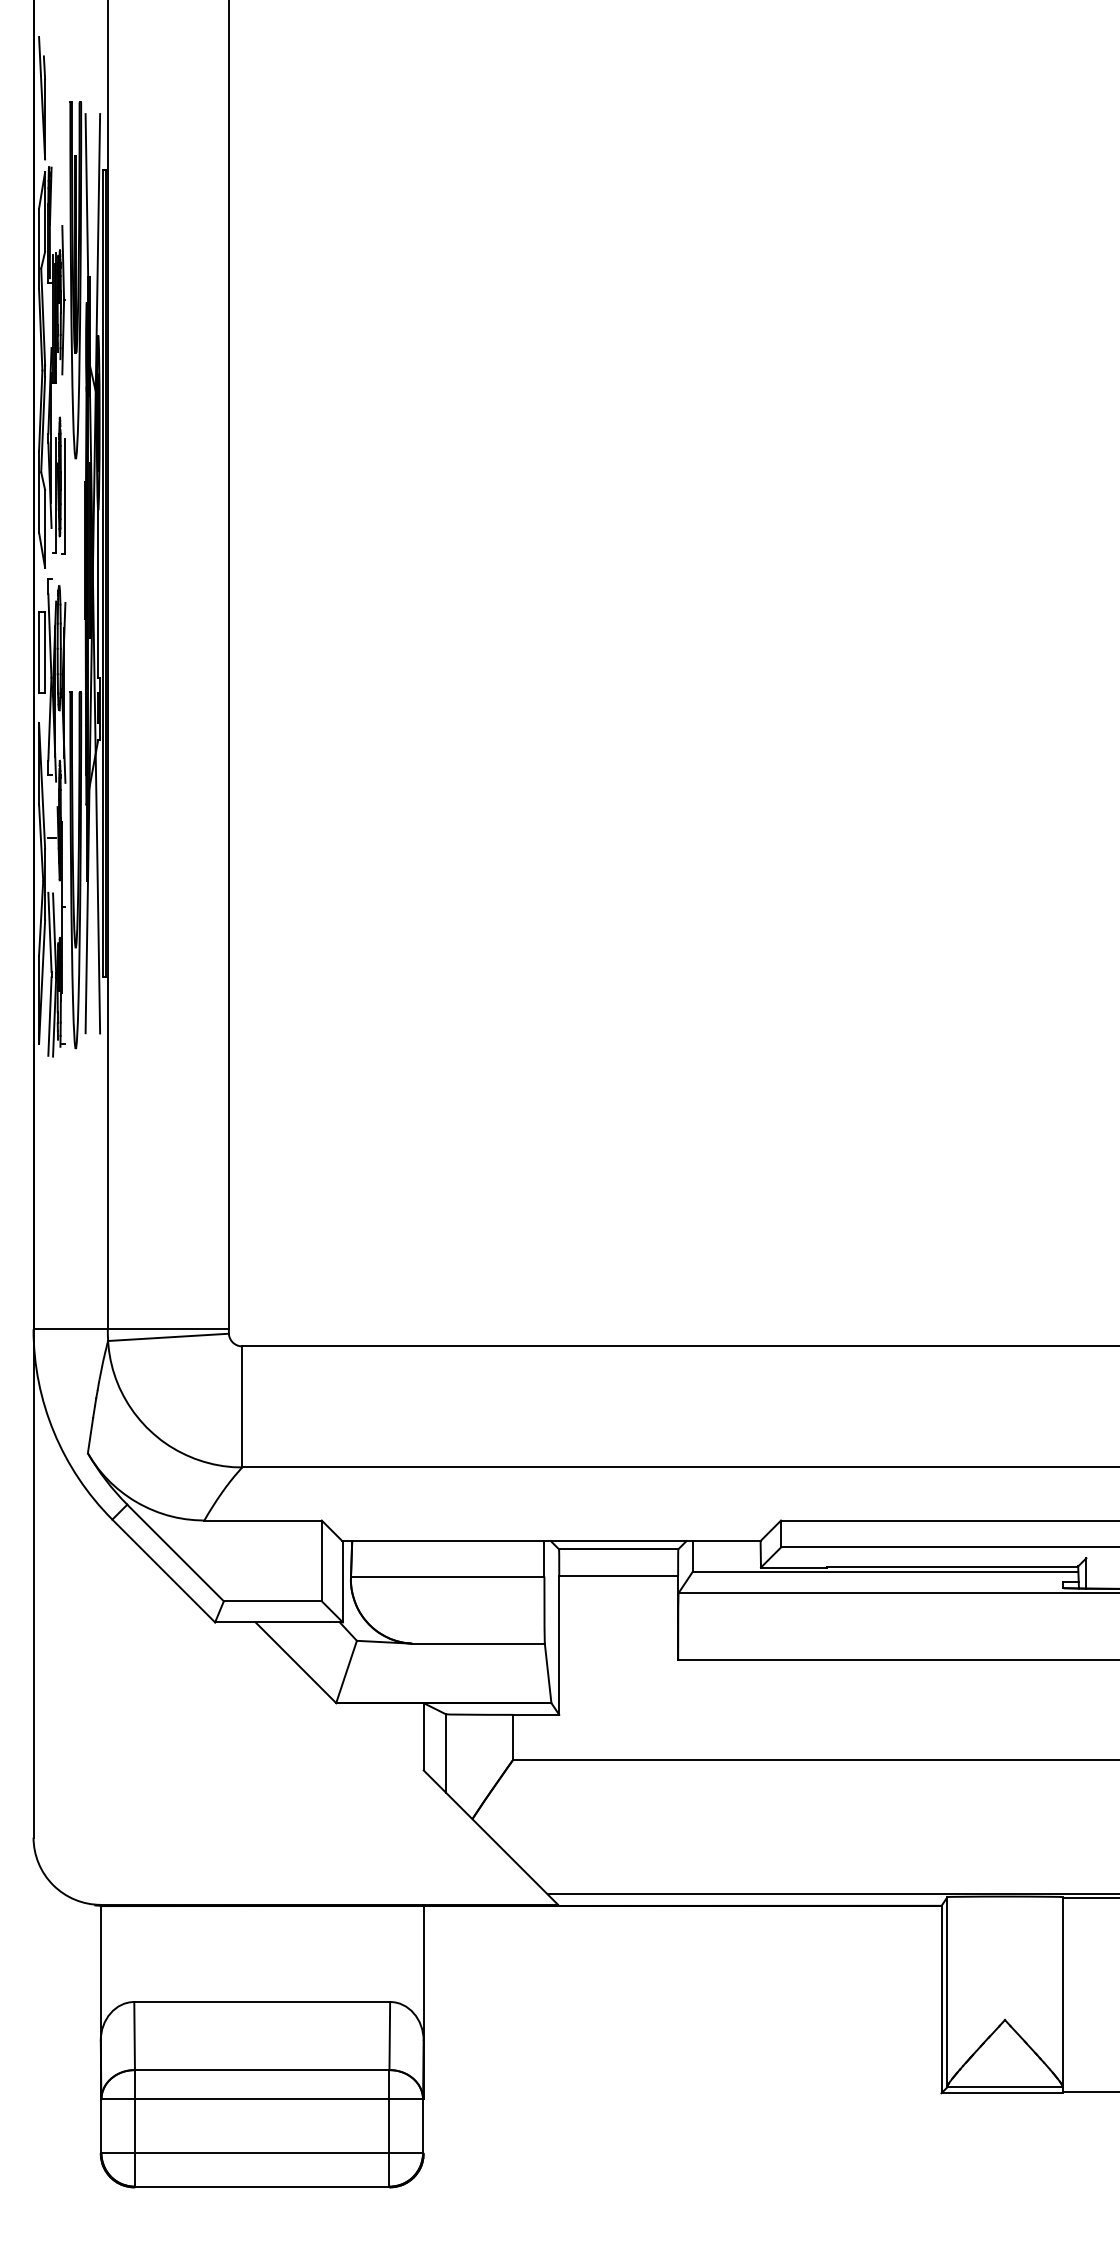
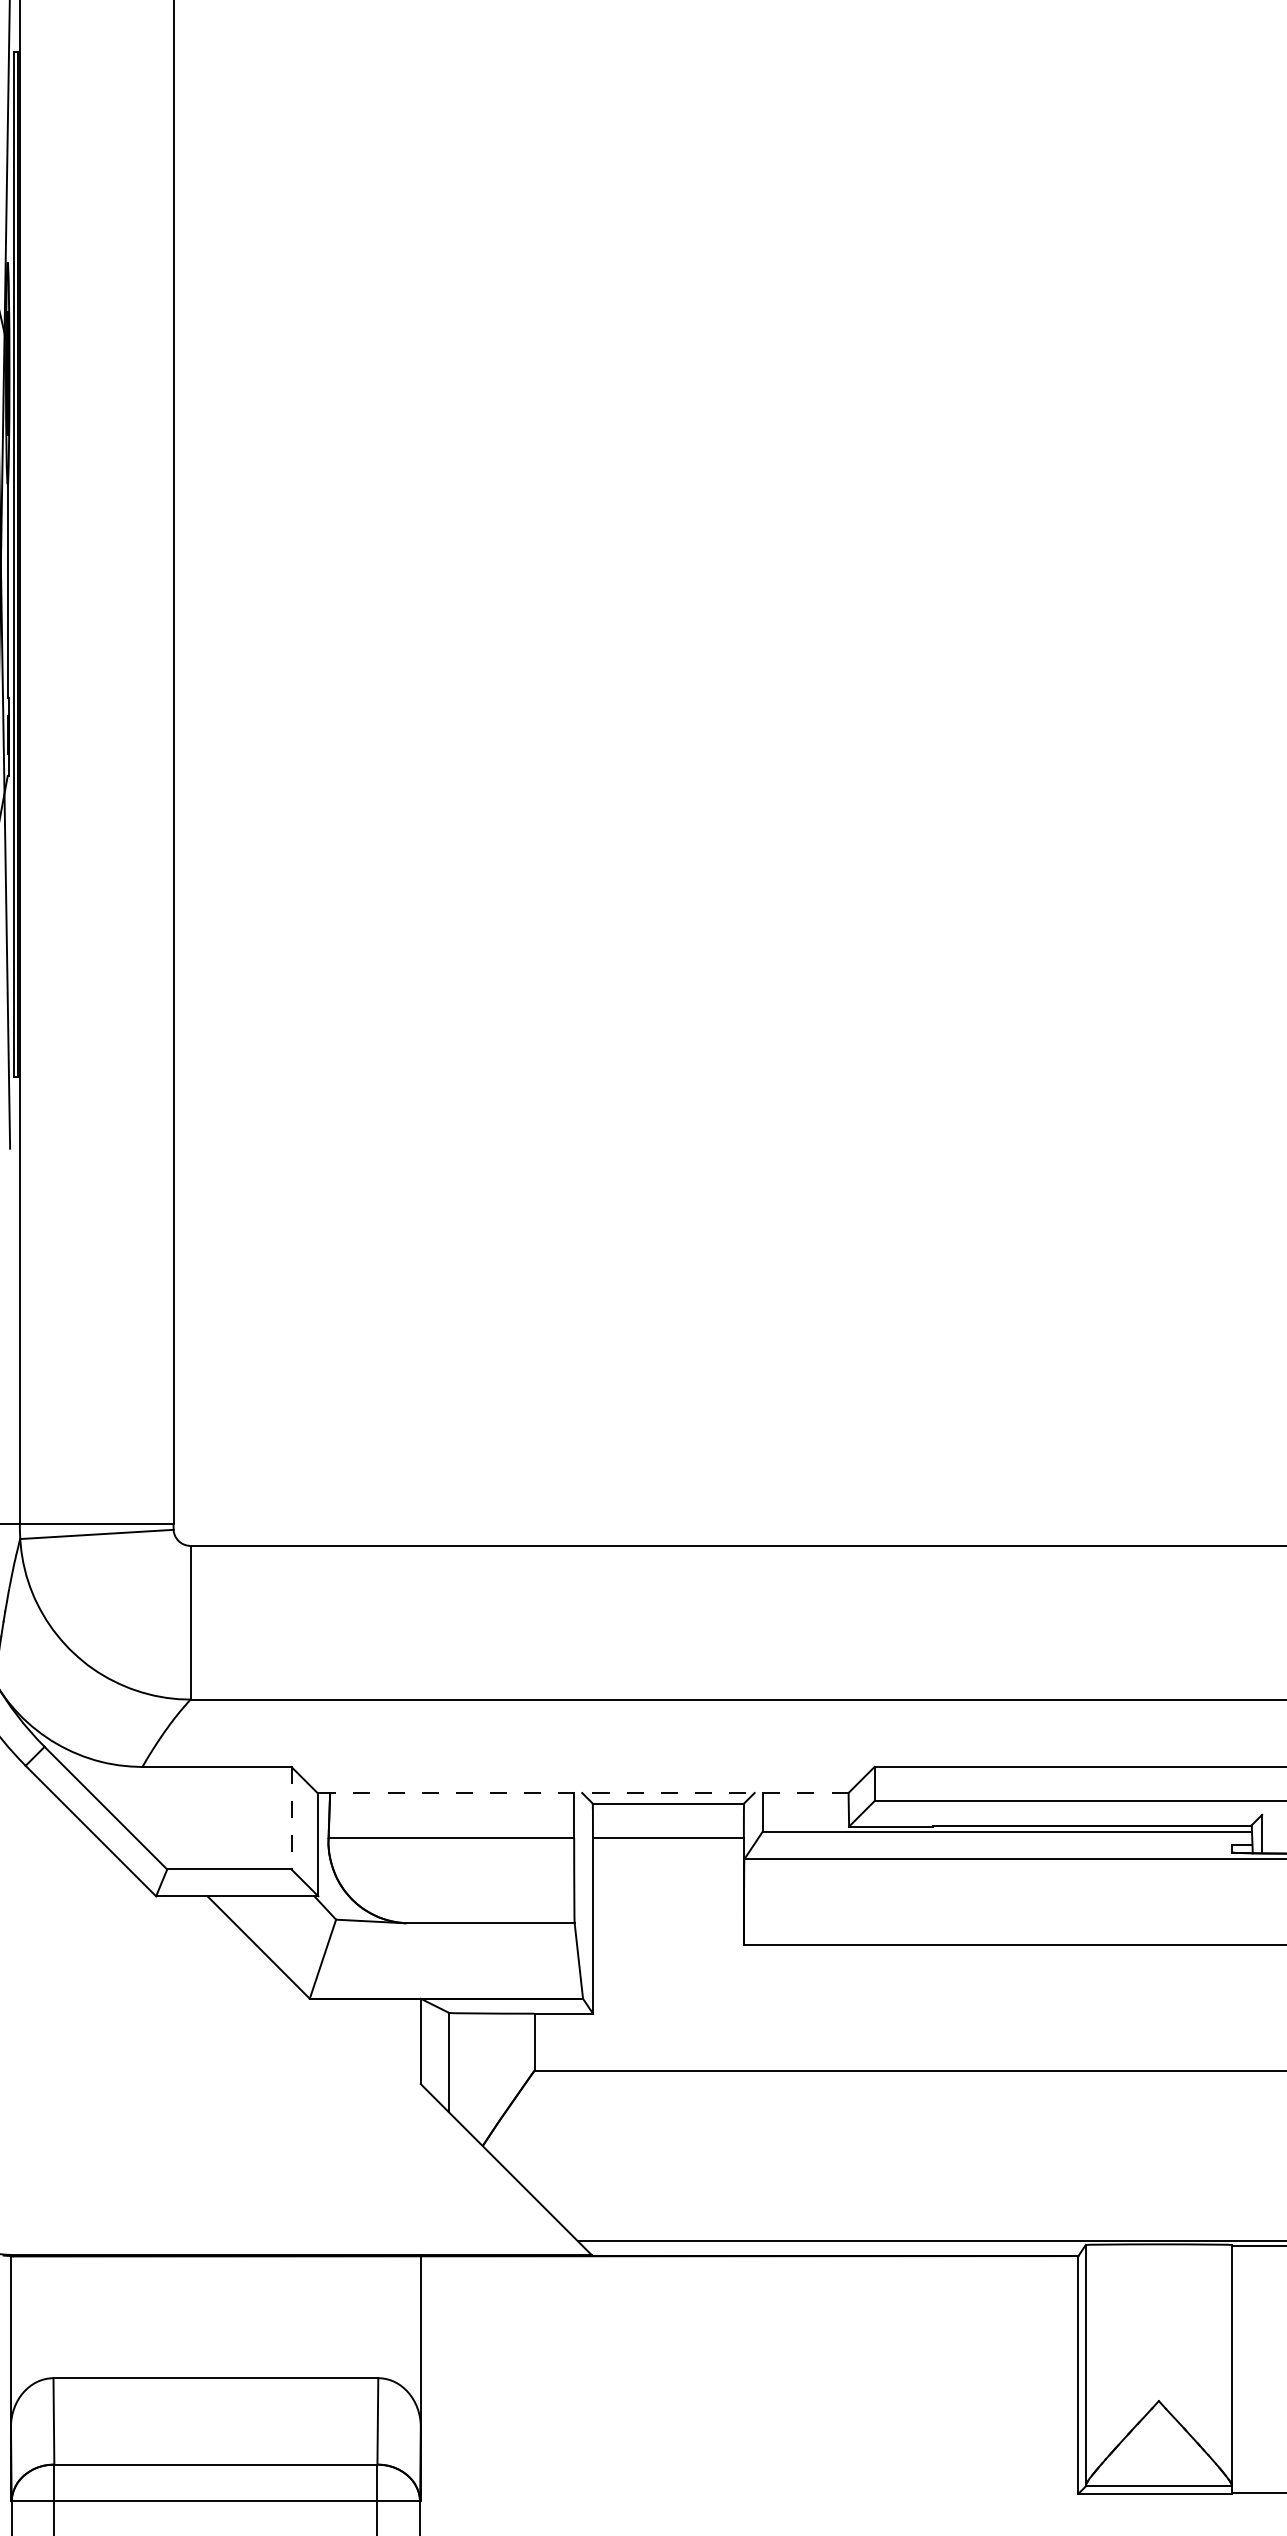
line: (550, 1541) -> (581, 1793), solid -> dashed
line: (321, 1561) -> (291, 1818), solid -> dashed

